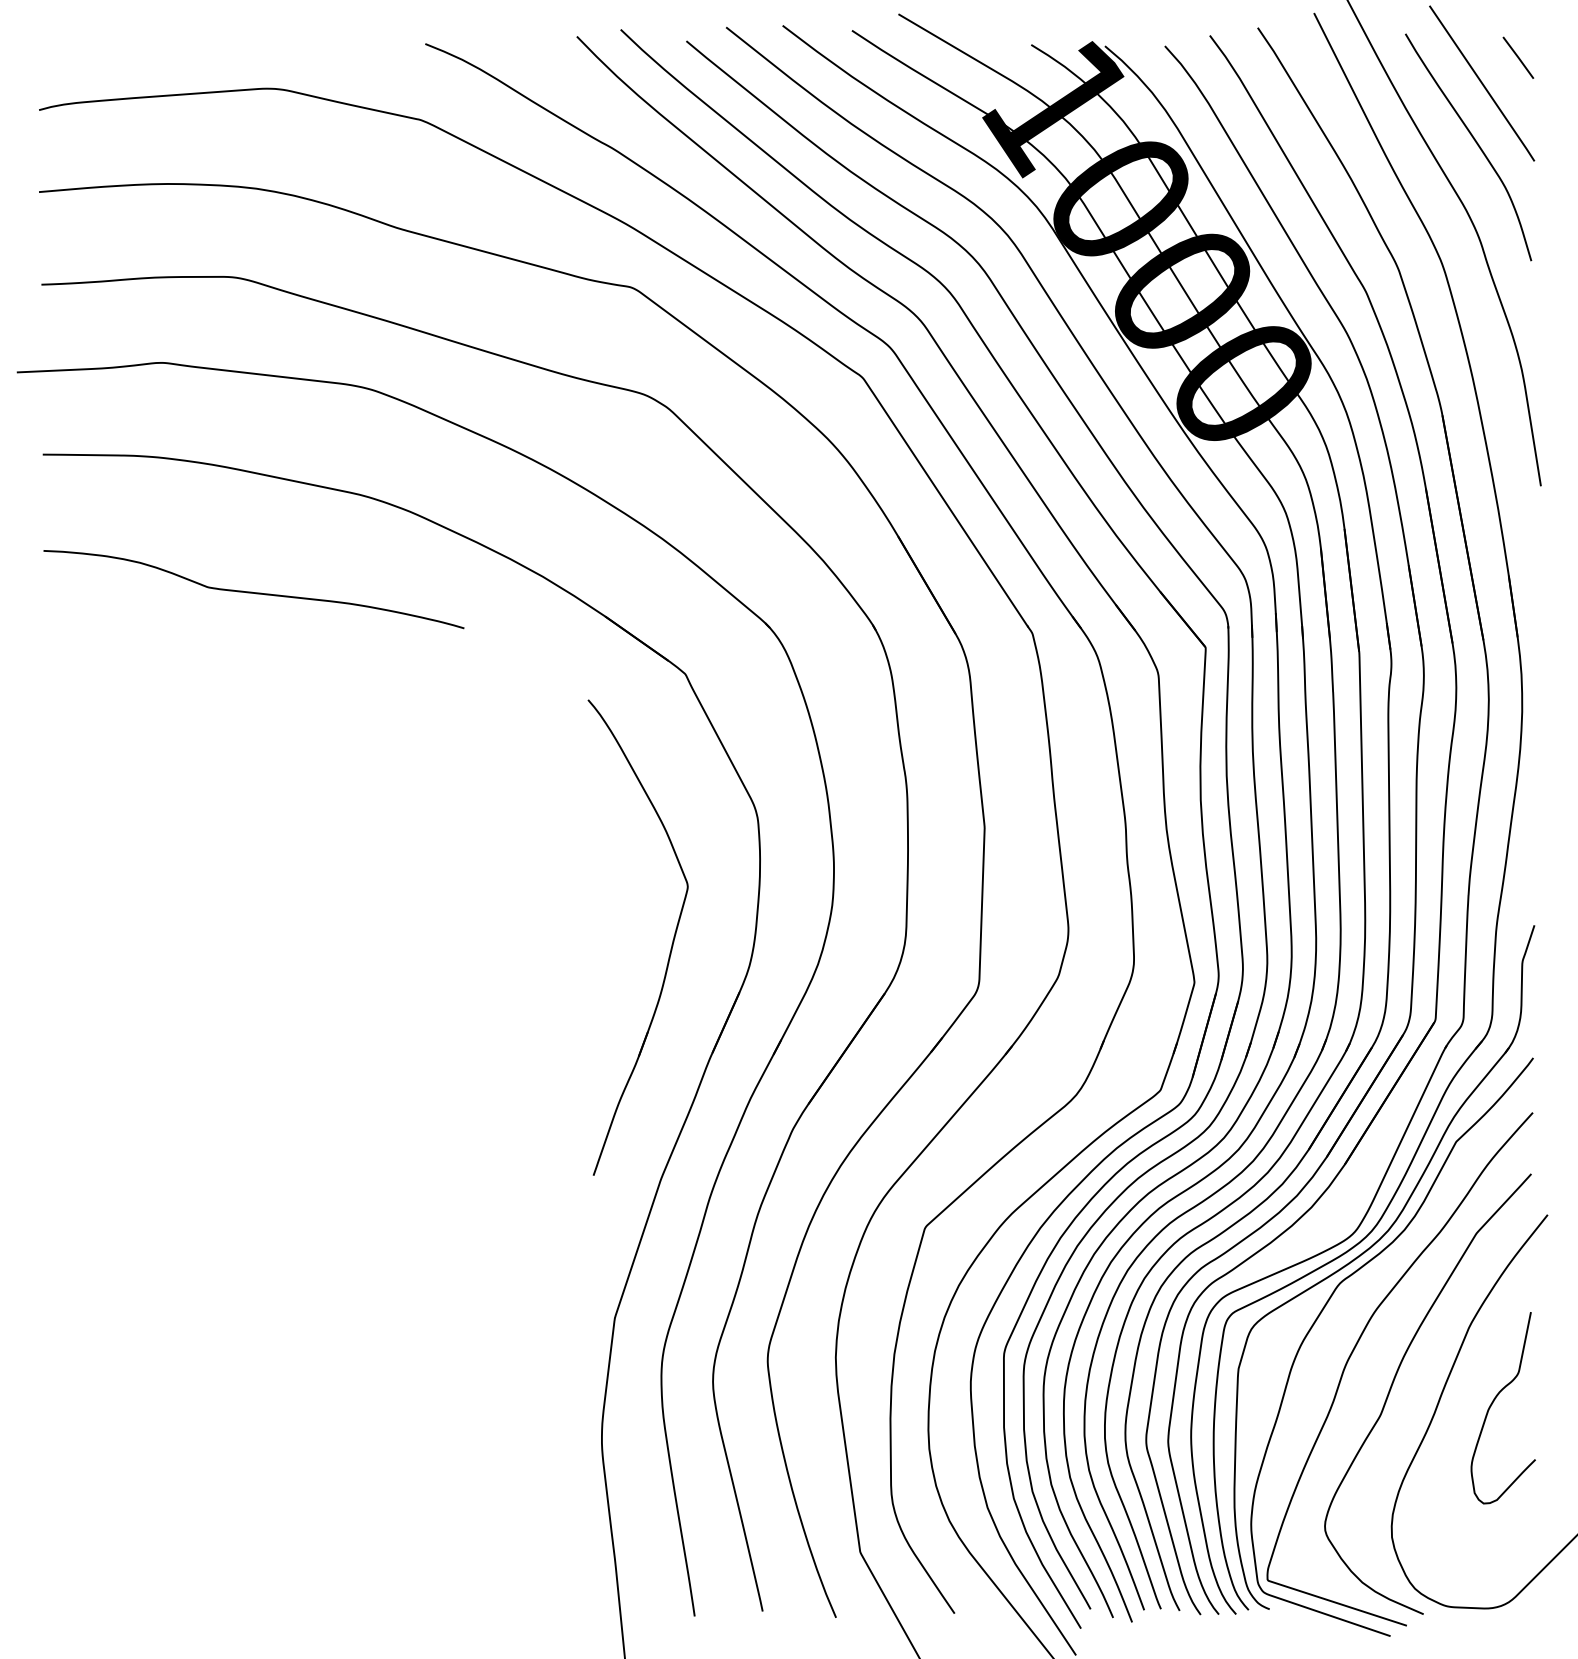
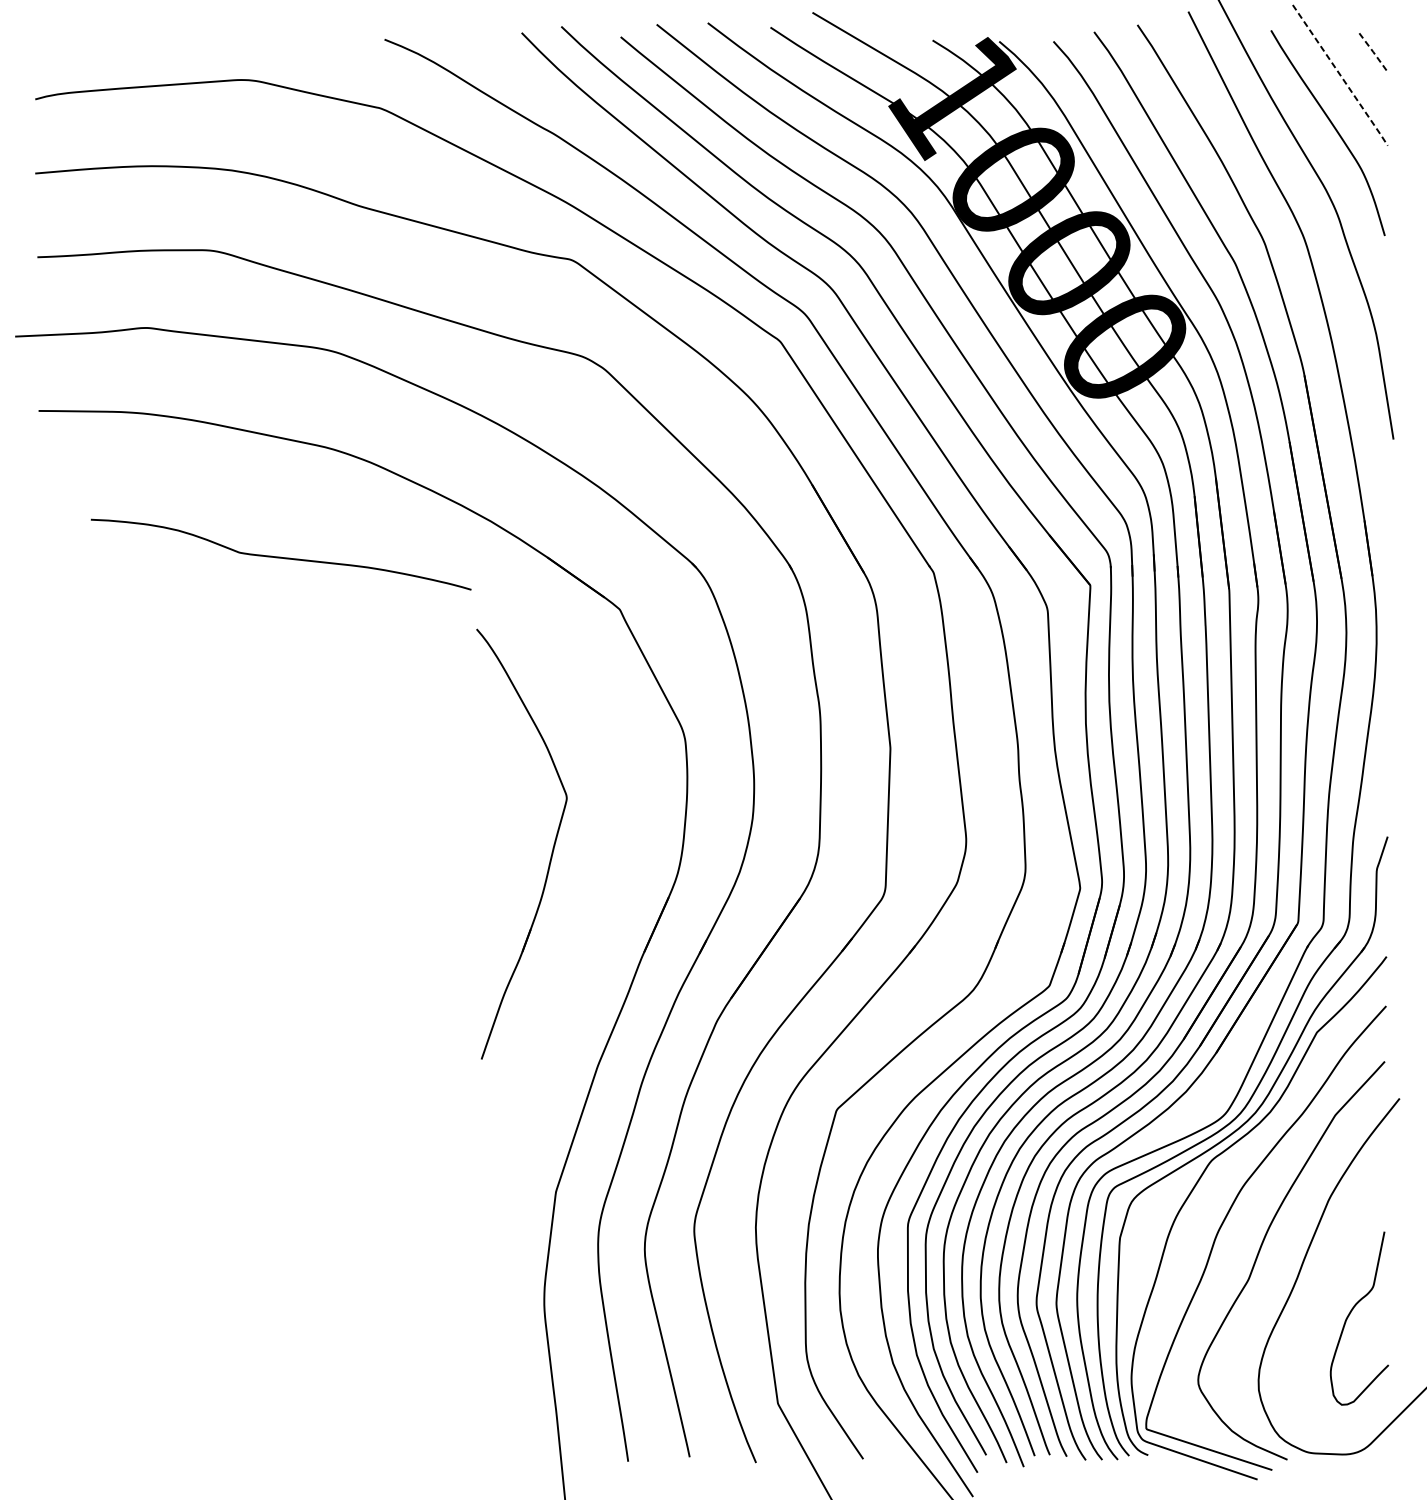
line: (1518, 57) -> (1373, 51), solid -> dashed
line: (1482, 84) -> (1340, 76), solid -> dashed
curve: (252, 591) -> (279, 556), moved
part: (671, 944) -> (552, 850), moved
curve: (1493, 1403) -> (1350, 1314), moved

